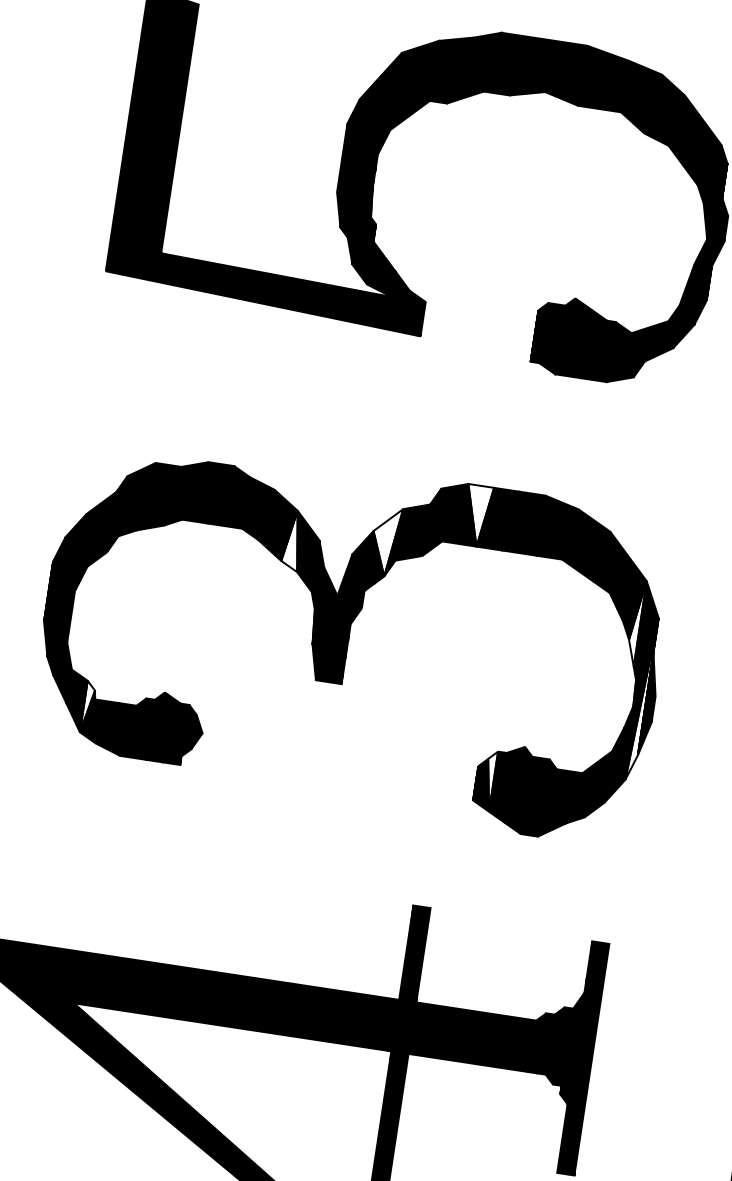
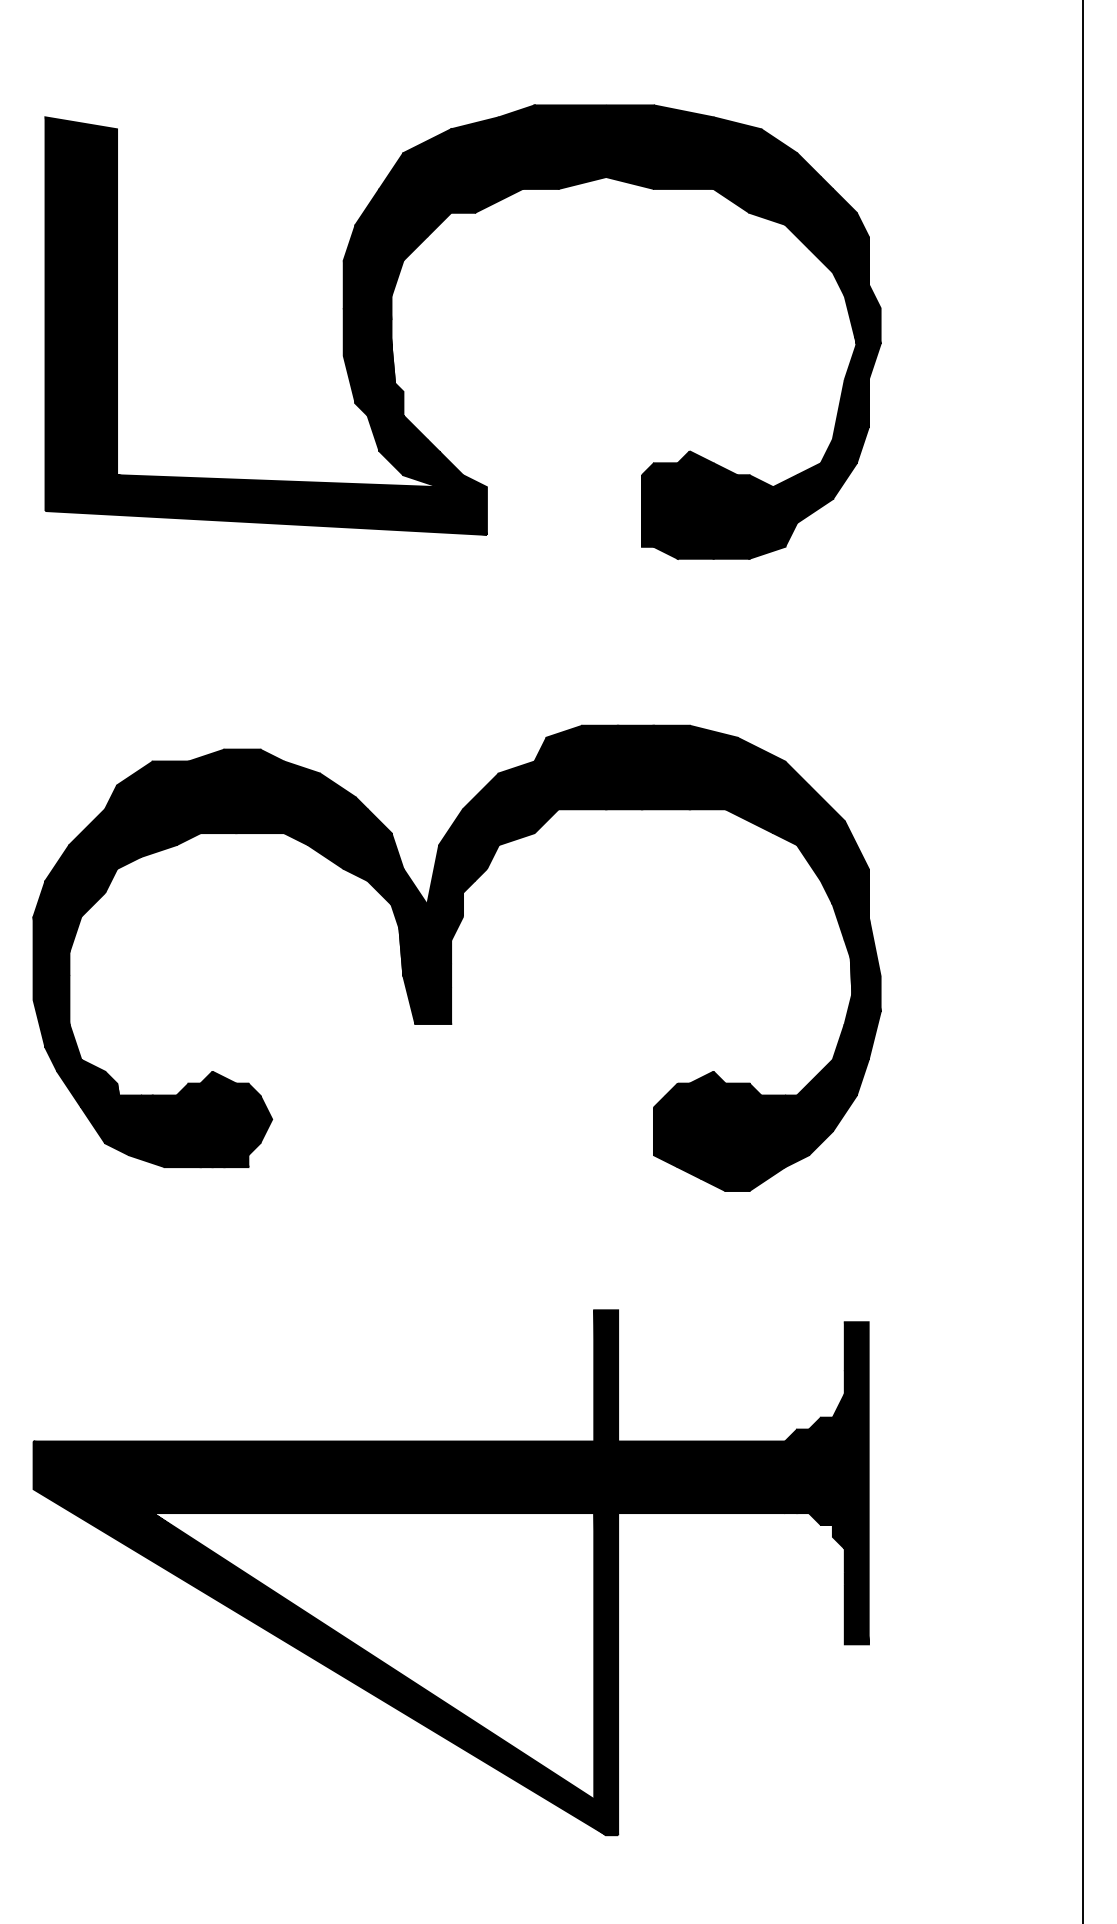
fill: (476, 515) -> (600, 767), added
fill: (293, 540) -> (355, 838), added
fill: (384, 541) -> (480, 820), added
fill: (635, 623) -> (838, 880), added
fill: (641, 698) -> (862, 981), added
fill: (88, 707) -> (111, 1107), added
fill: (489, 781) -> (671, 1125), added

